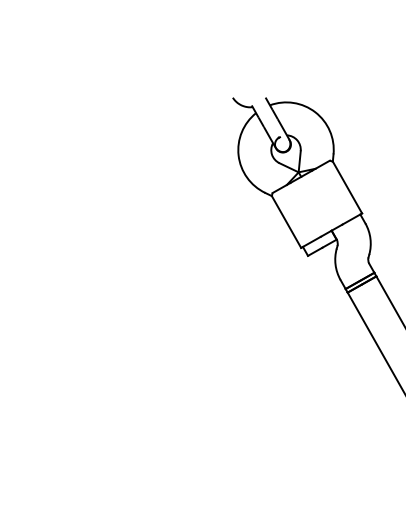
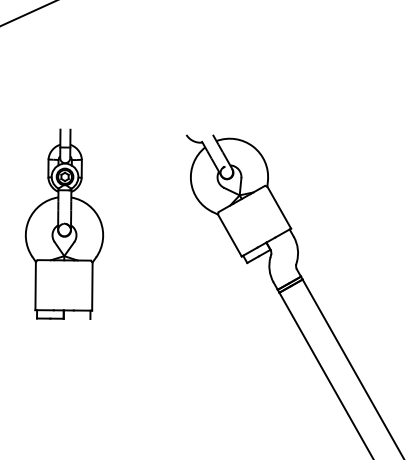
part: (81, 207) -> (63, 223), added

